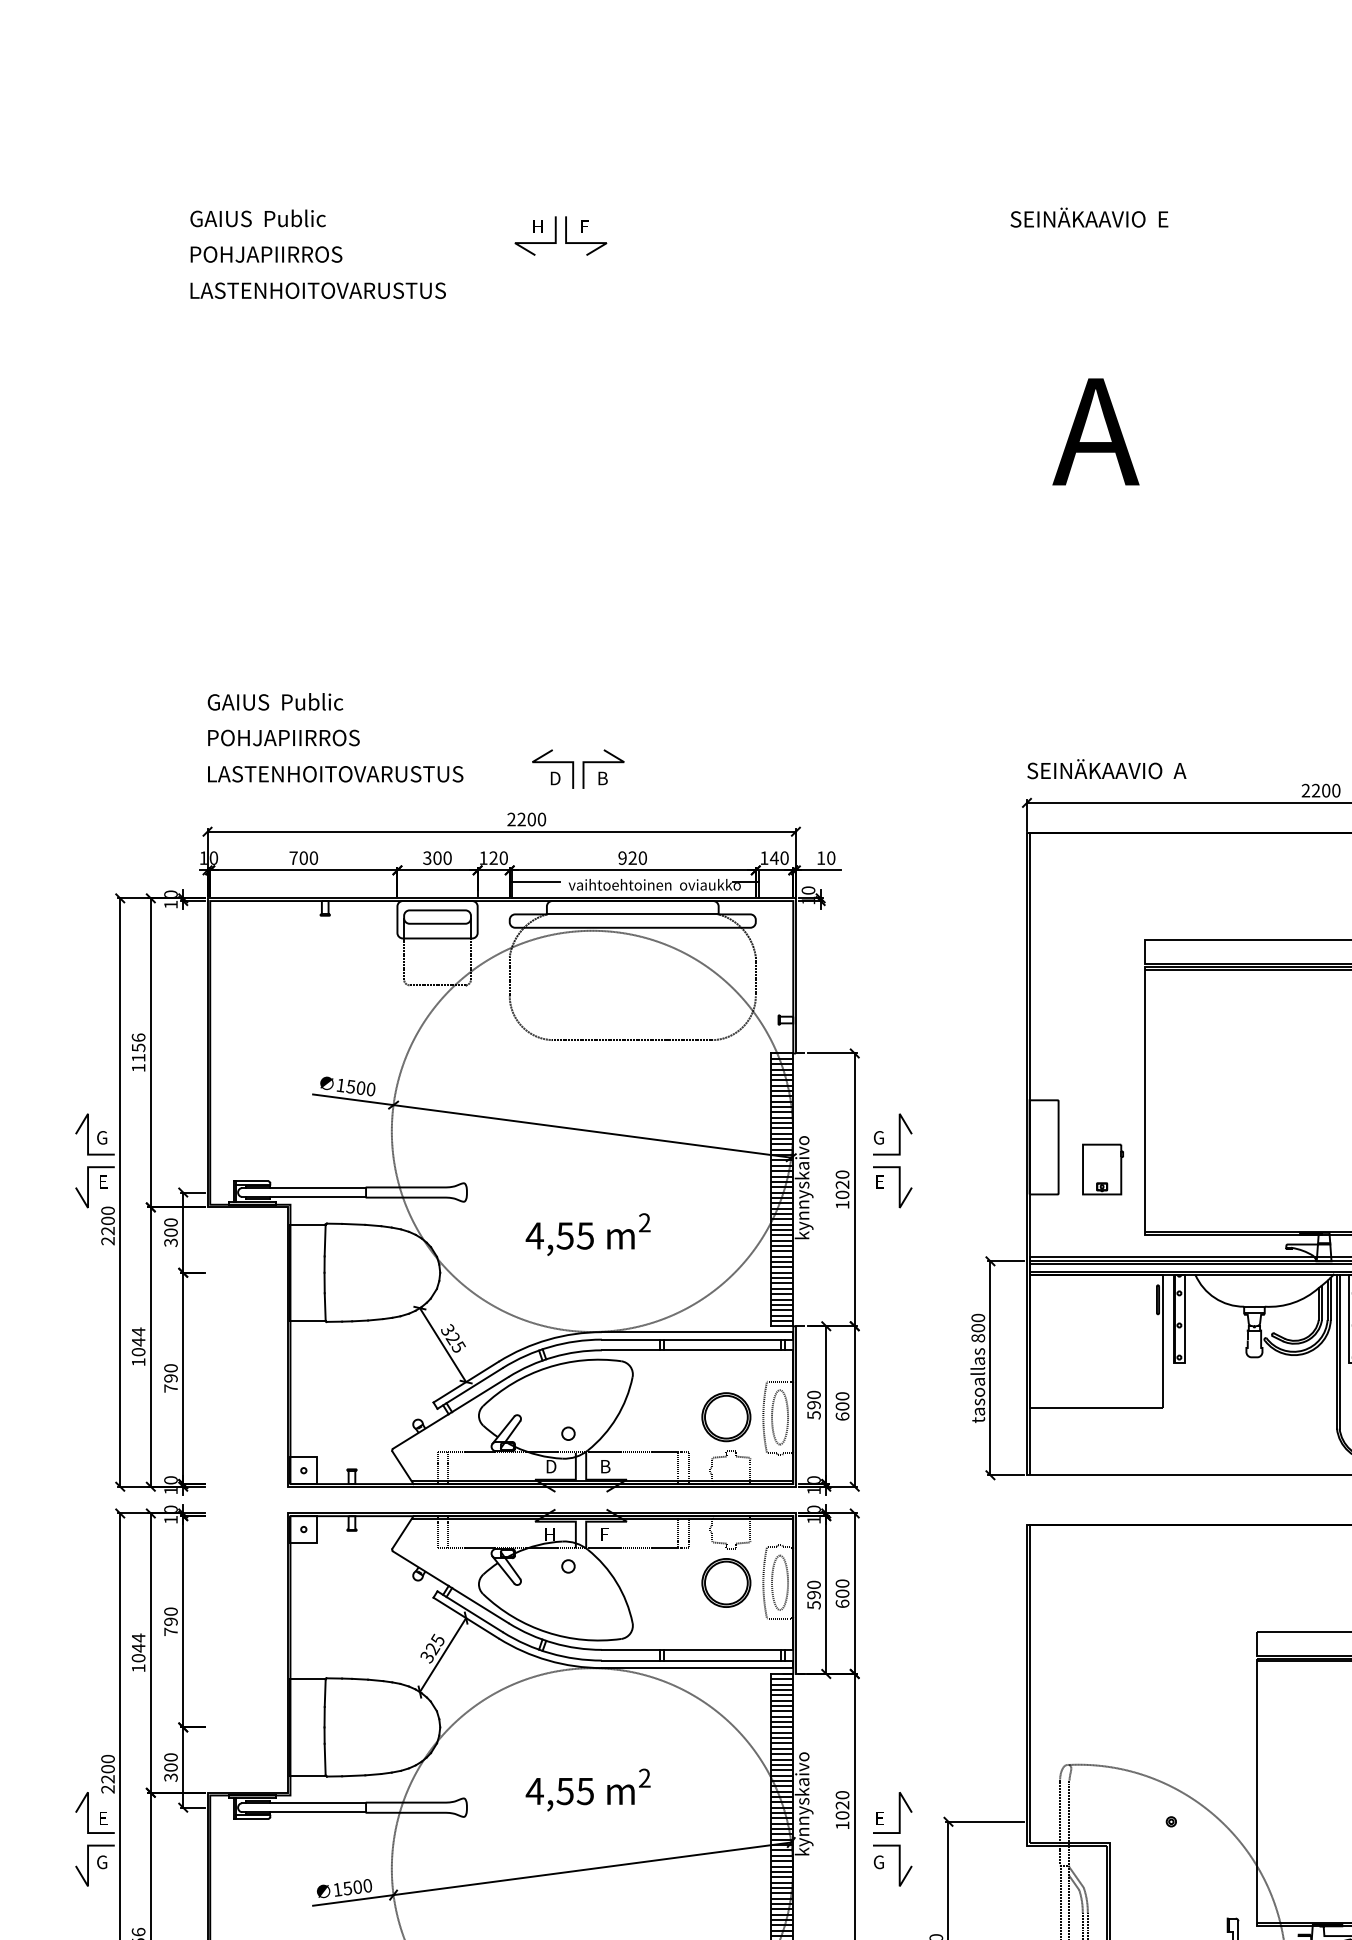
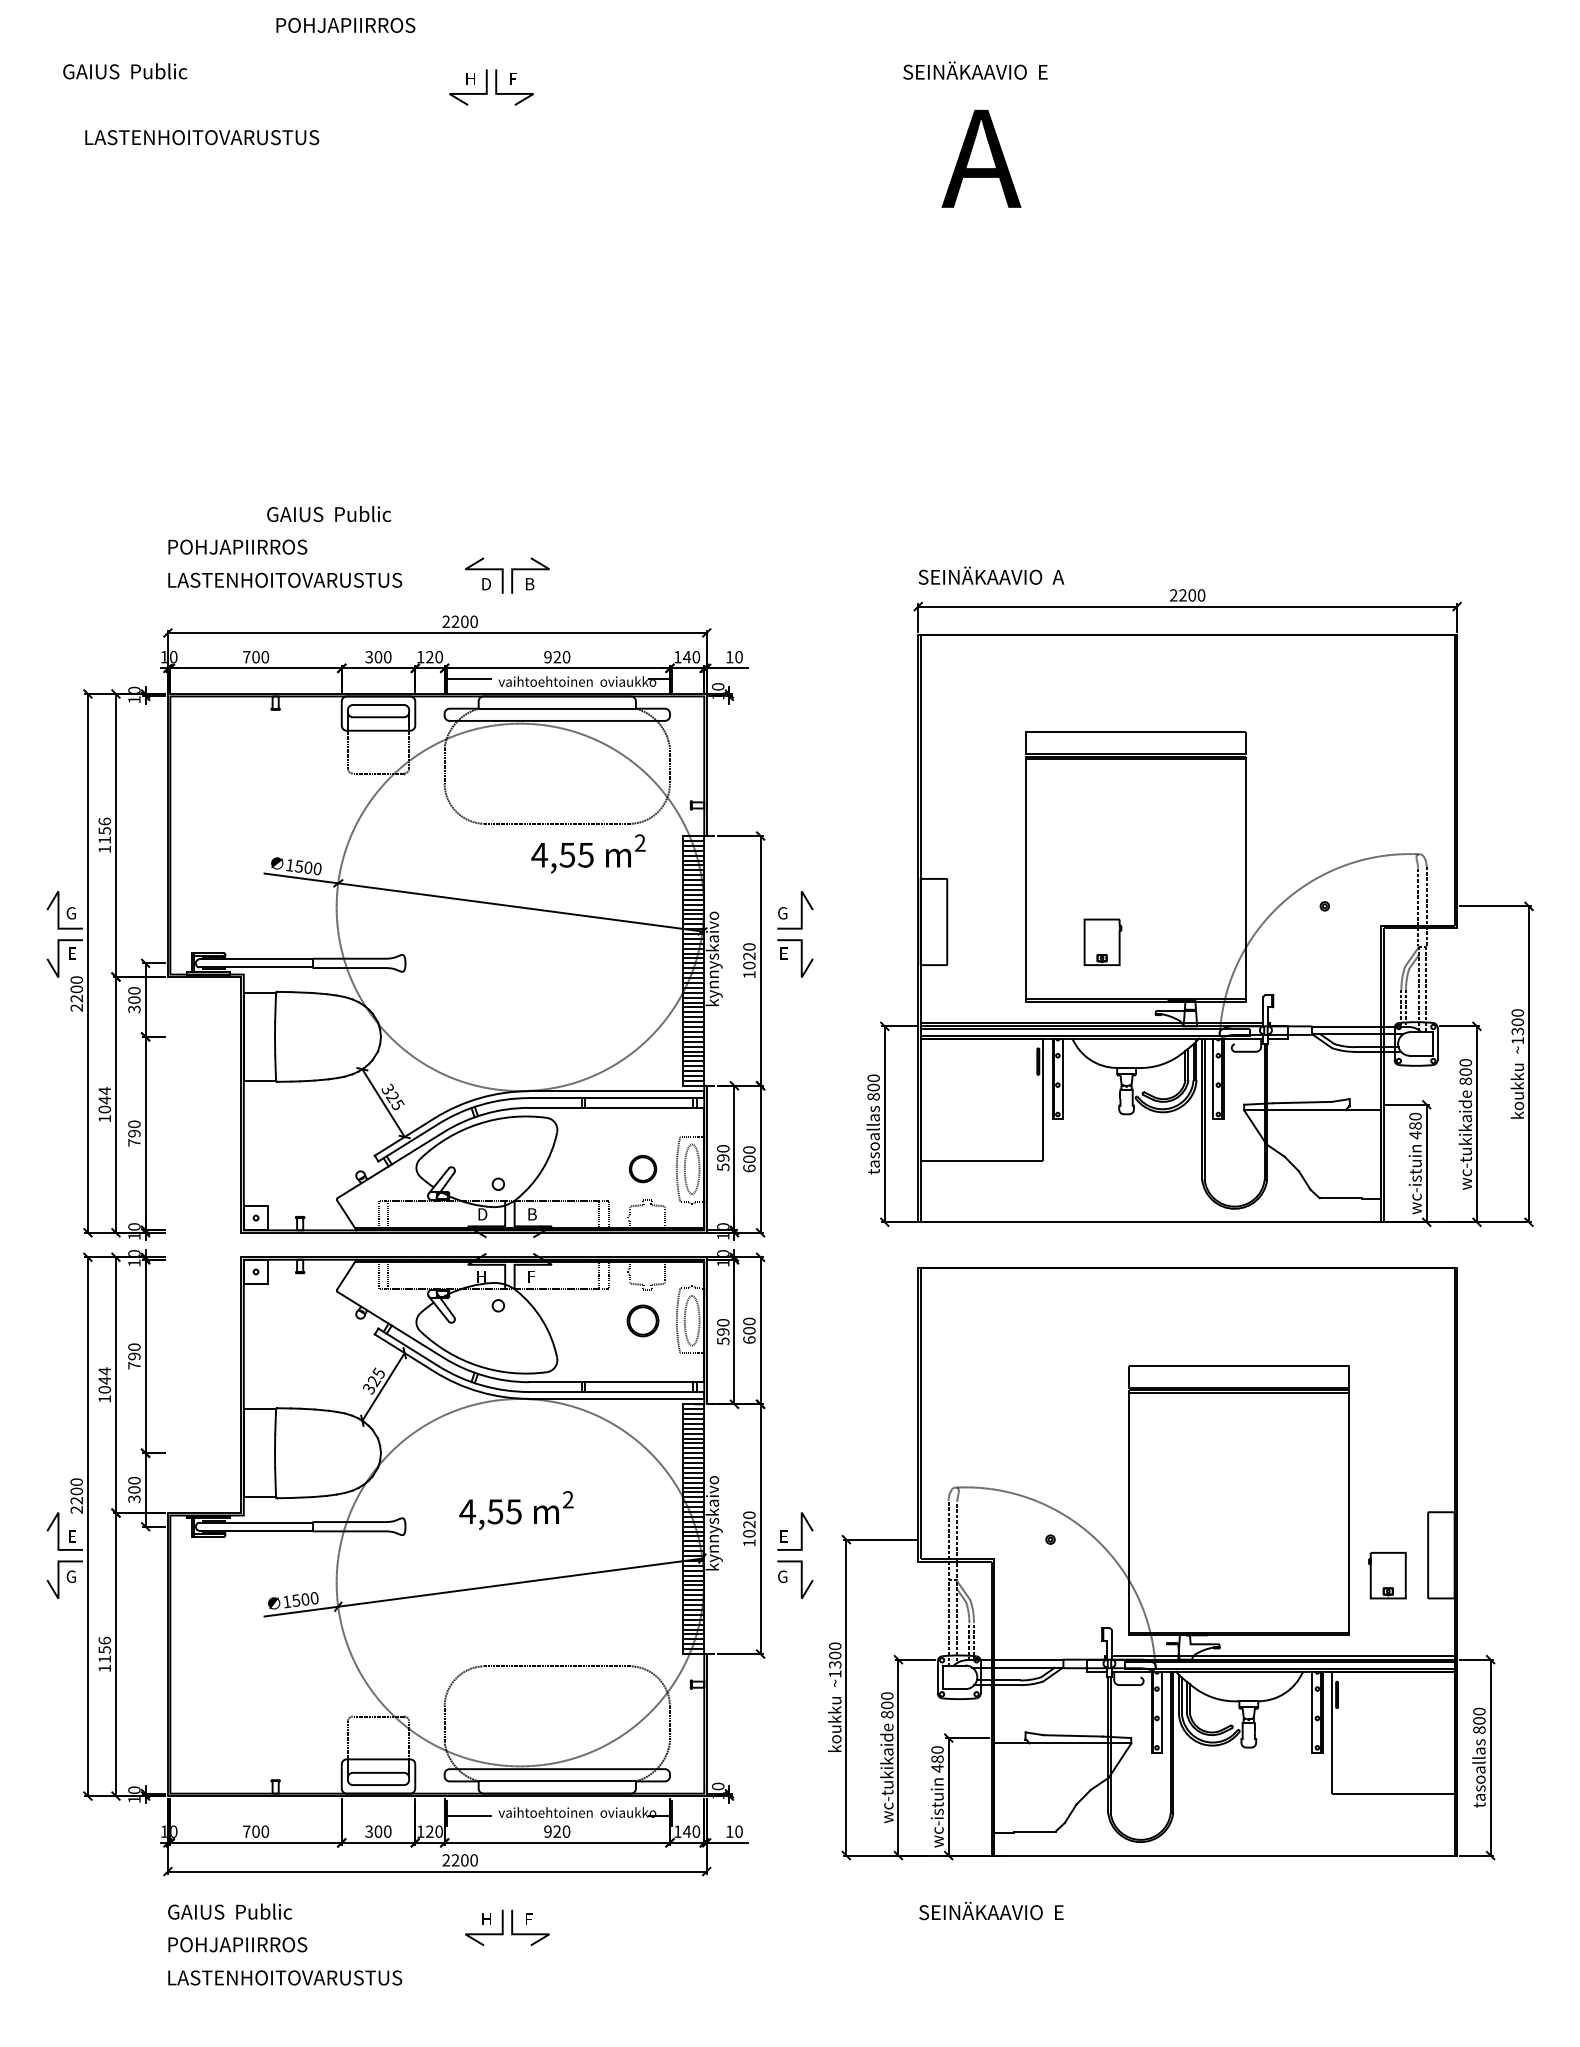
text: (257, 218) -> (124, 71), moved
text: (266, 253) -> (345, 24), moved
text: (318, 290) -> (202, 137), moved
text: (1096, 431) -> (981, 158), moved
text: (275, 702) -> (329, 514), moved
part: (1102, 1168) -> (1102, 941), moved
text: (588, 1234) -> (588, 853), moved
part: (725, 1416) -> (642, 1168), size x0.6
part: (725, 1582) -> (642, 1320), size x0.7

